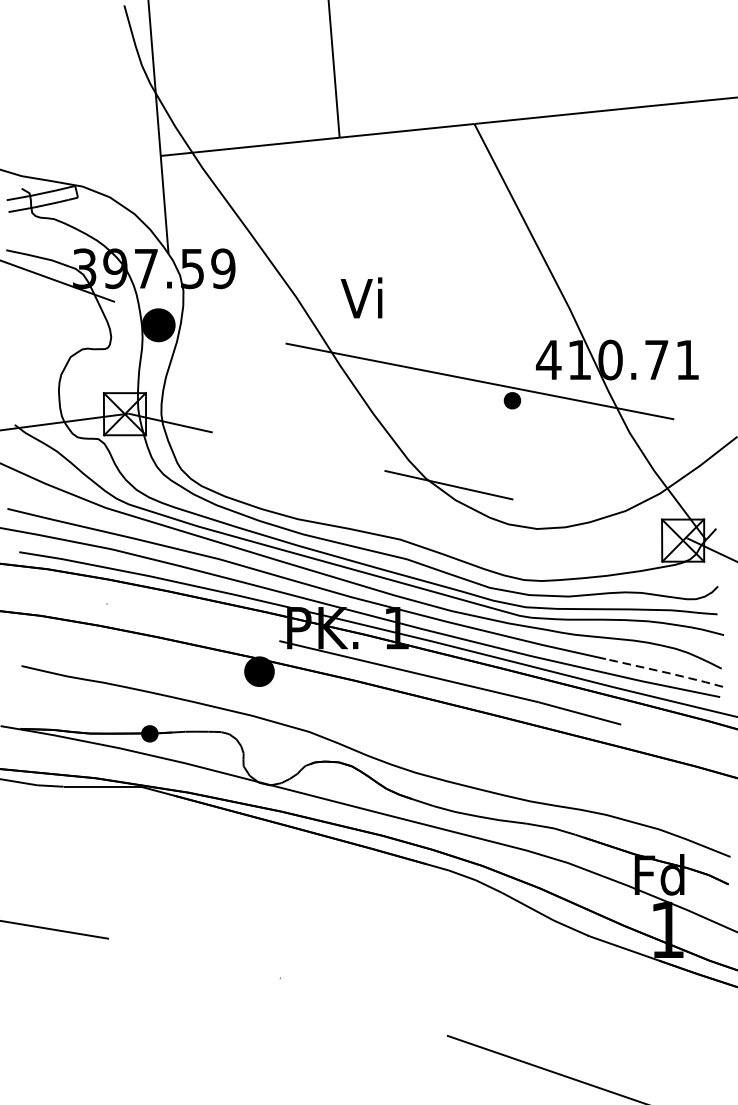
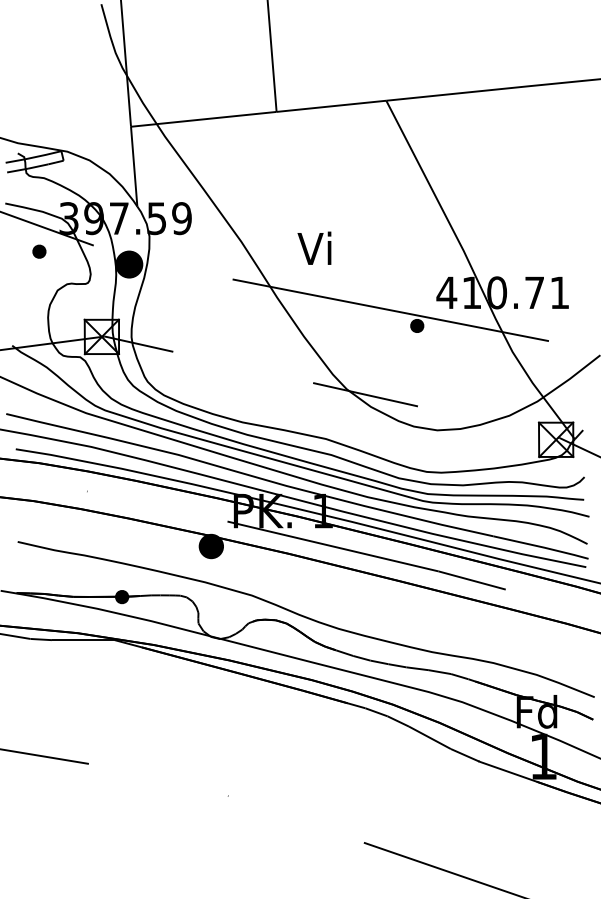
text: (361, 296) -> (314, 247), moved
part: (48, 309) -> (39, 251), added
line: (665, 672) -> (541, 547), dashed -> solid

